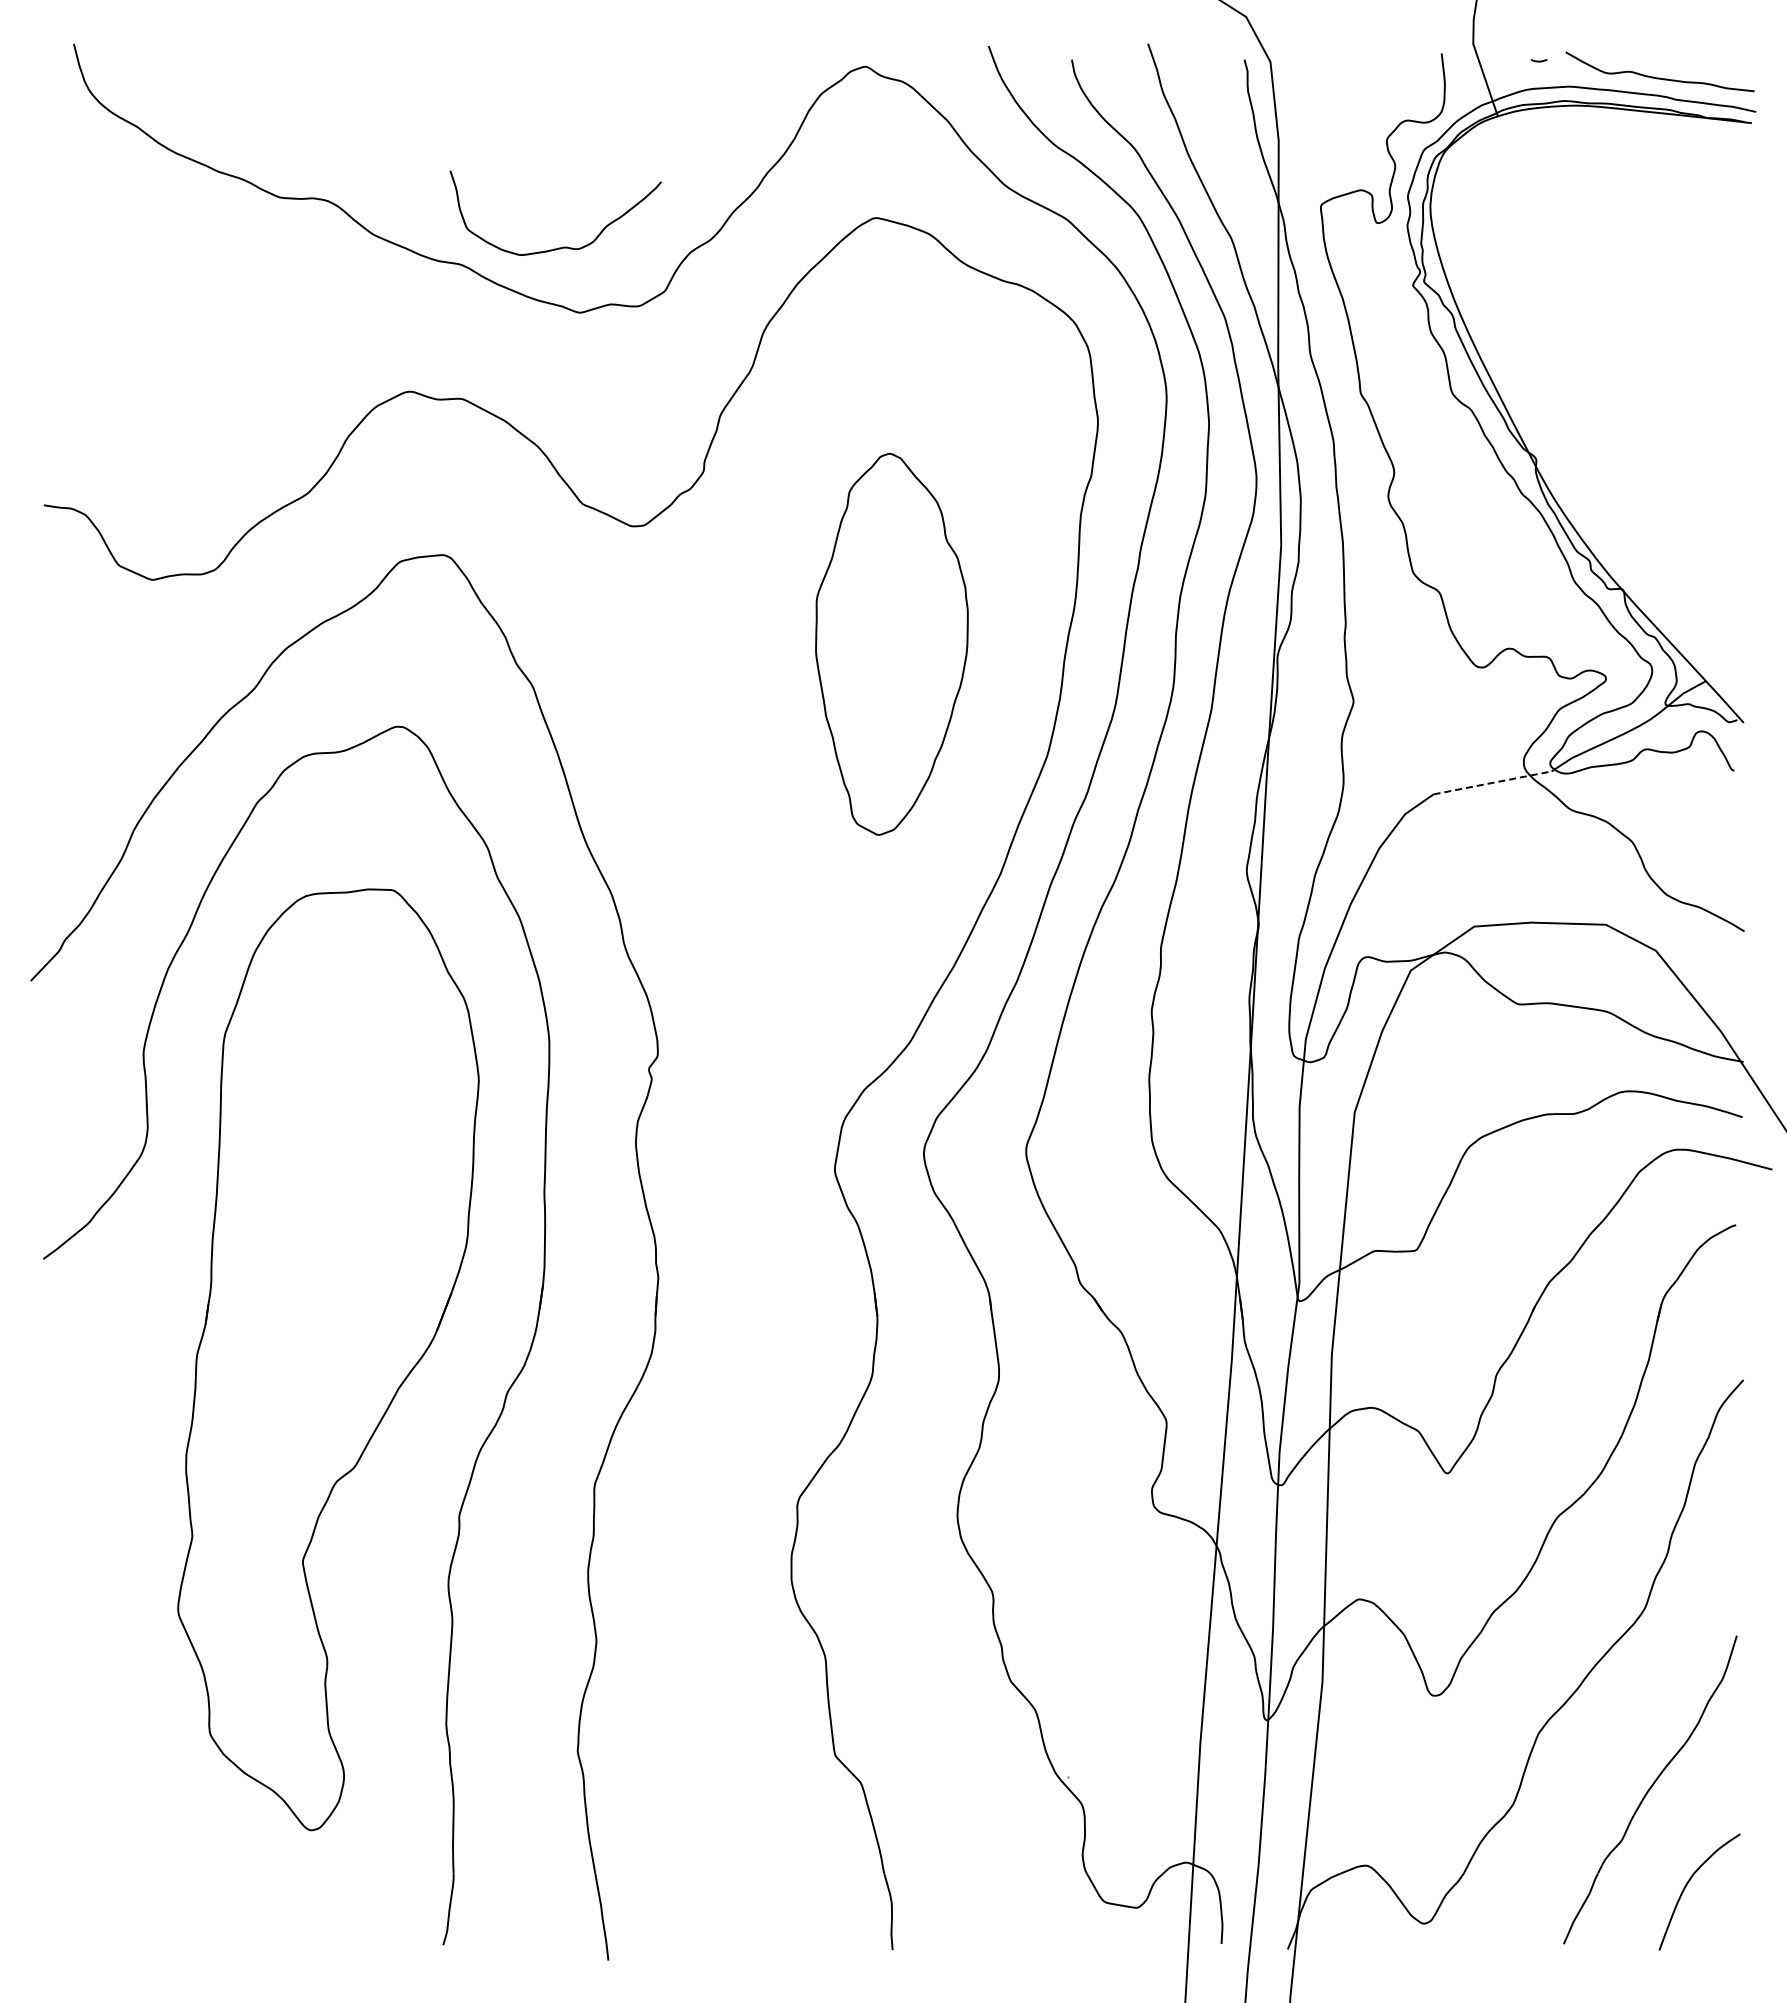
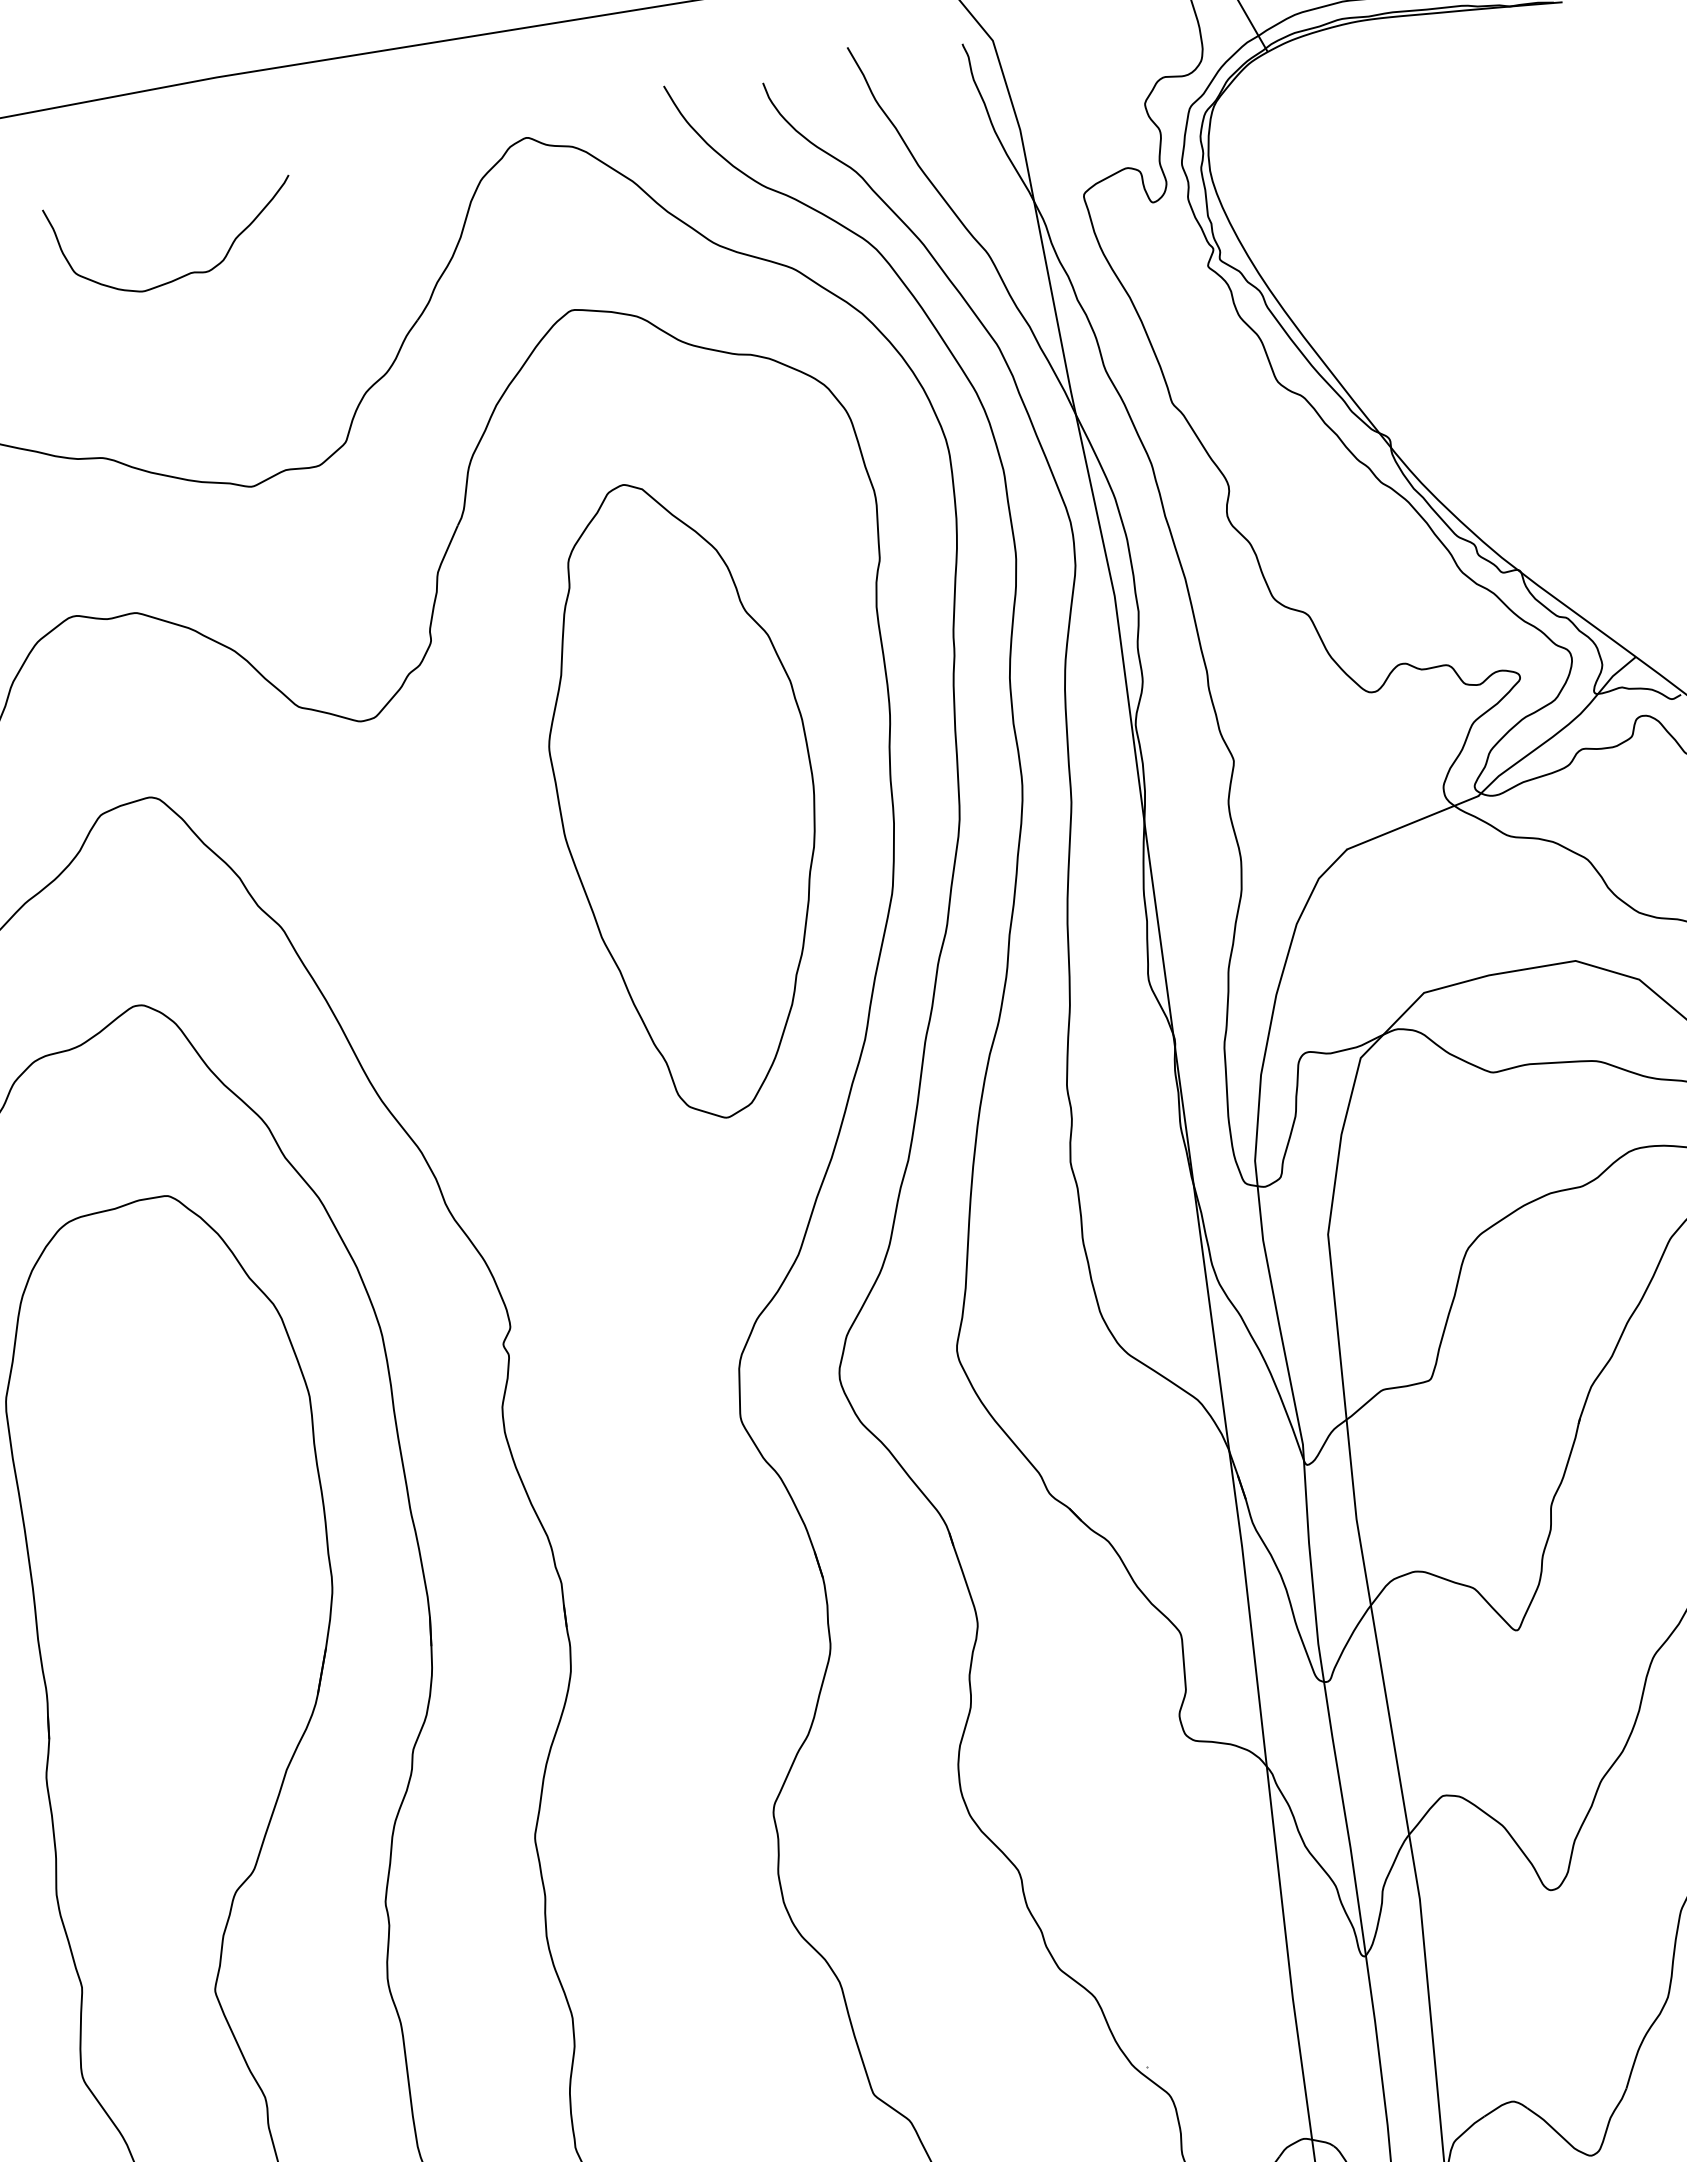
curve: (563, 246) -> (190, 271), moved
part: (891, 644) -> (687, 799), size x1.43
line: (1493, 782) -> (1413, 822), dashed -> solid

